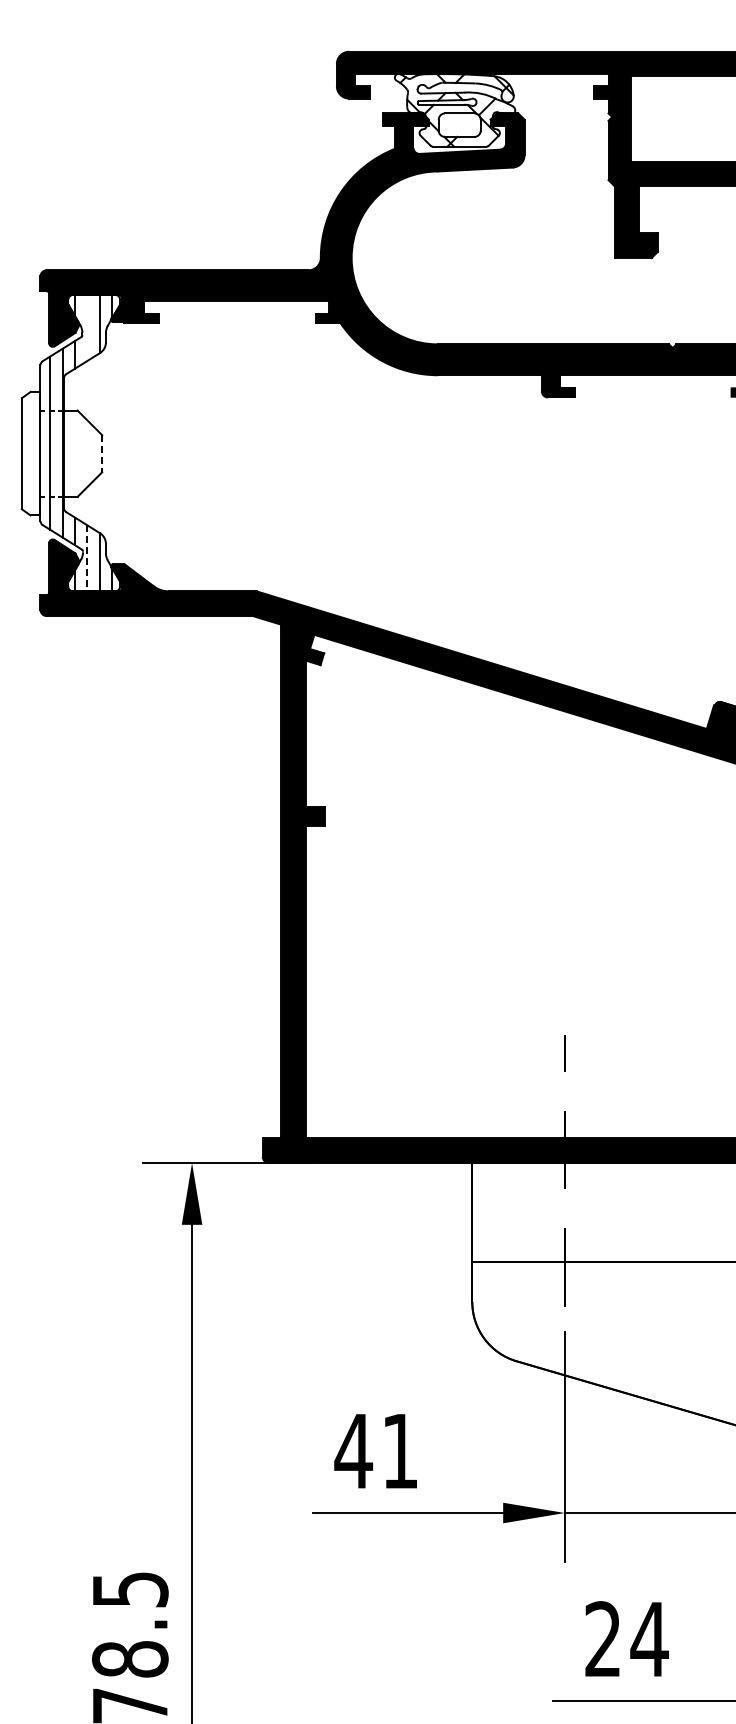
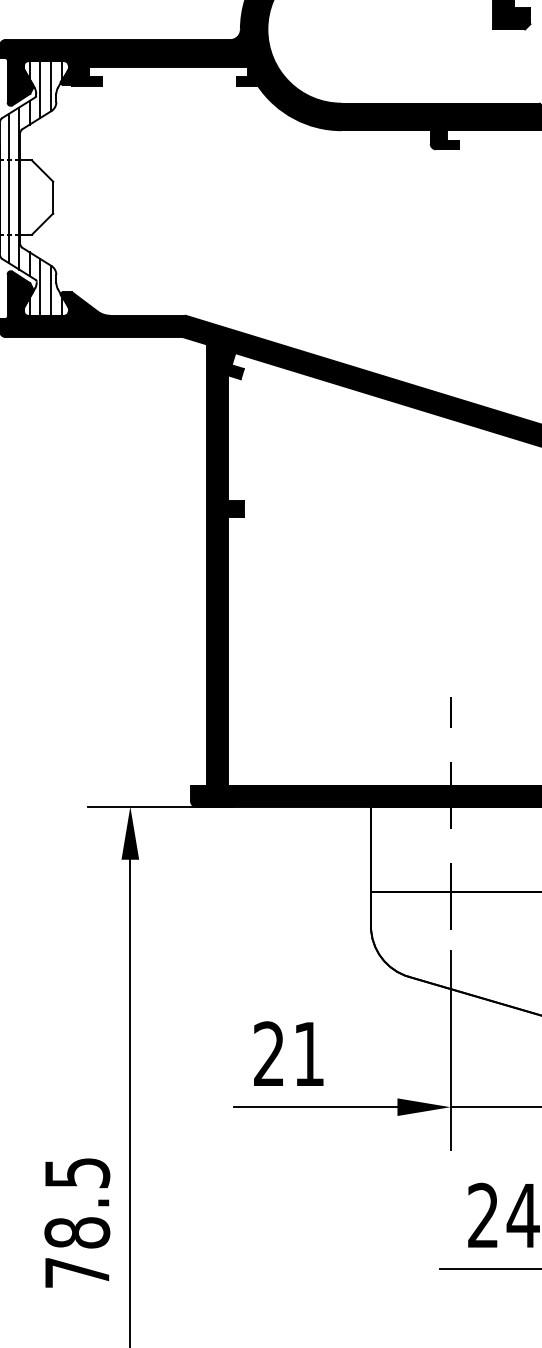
line: (87, 327) -> (40, 89), added
line: (102, 453) -> (53, 197), dashed -> solid
line: (87, 558) -> (40, 287), dashed -> solid
text: (353, 1450) -> (268, 1053), 41 -> 21

